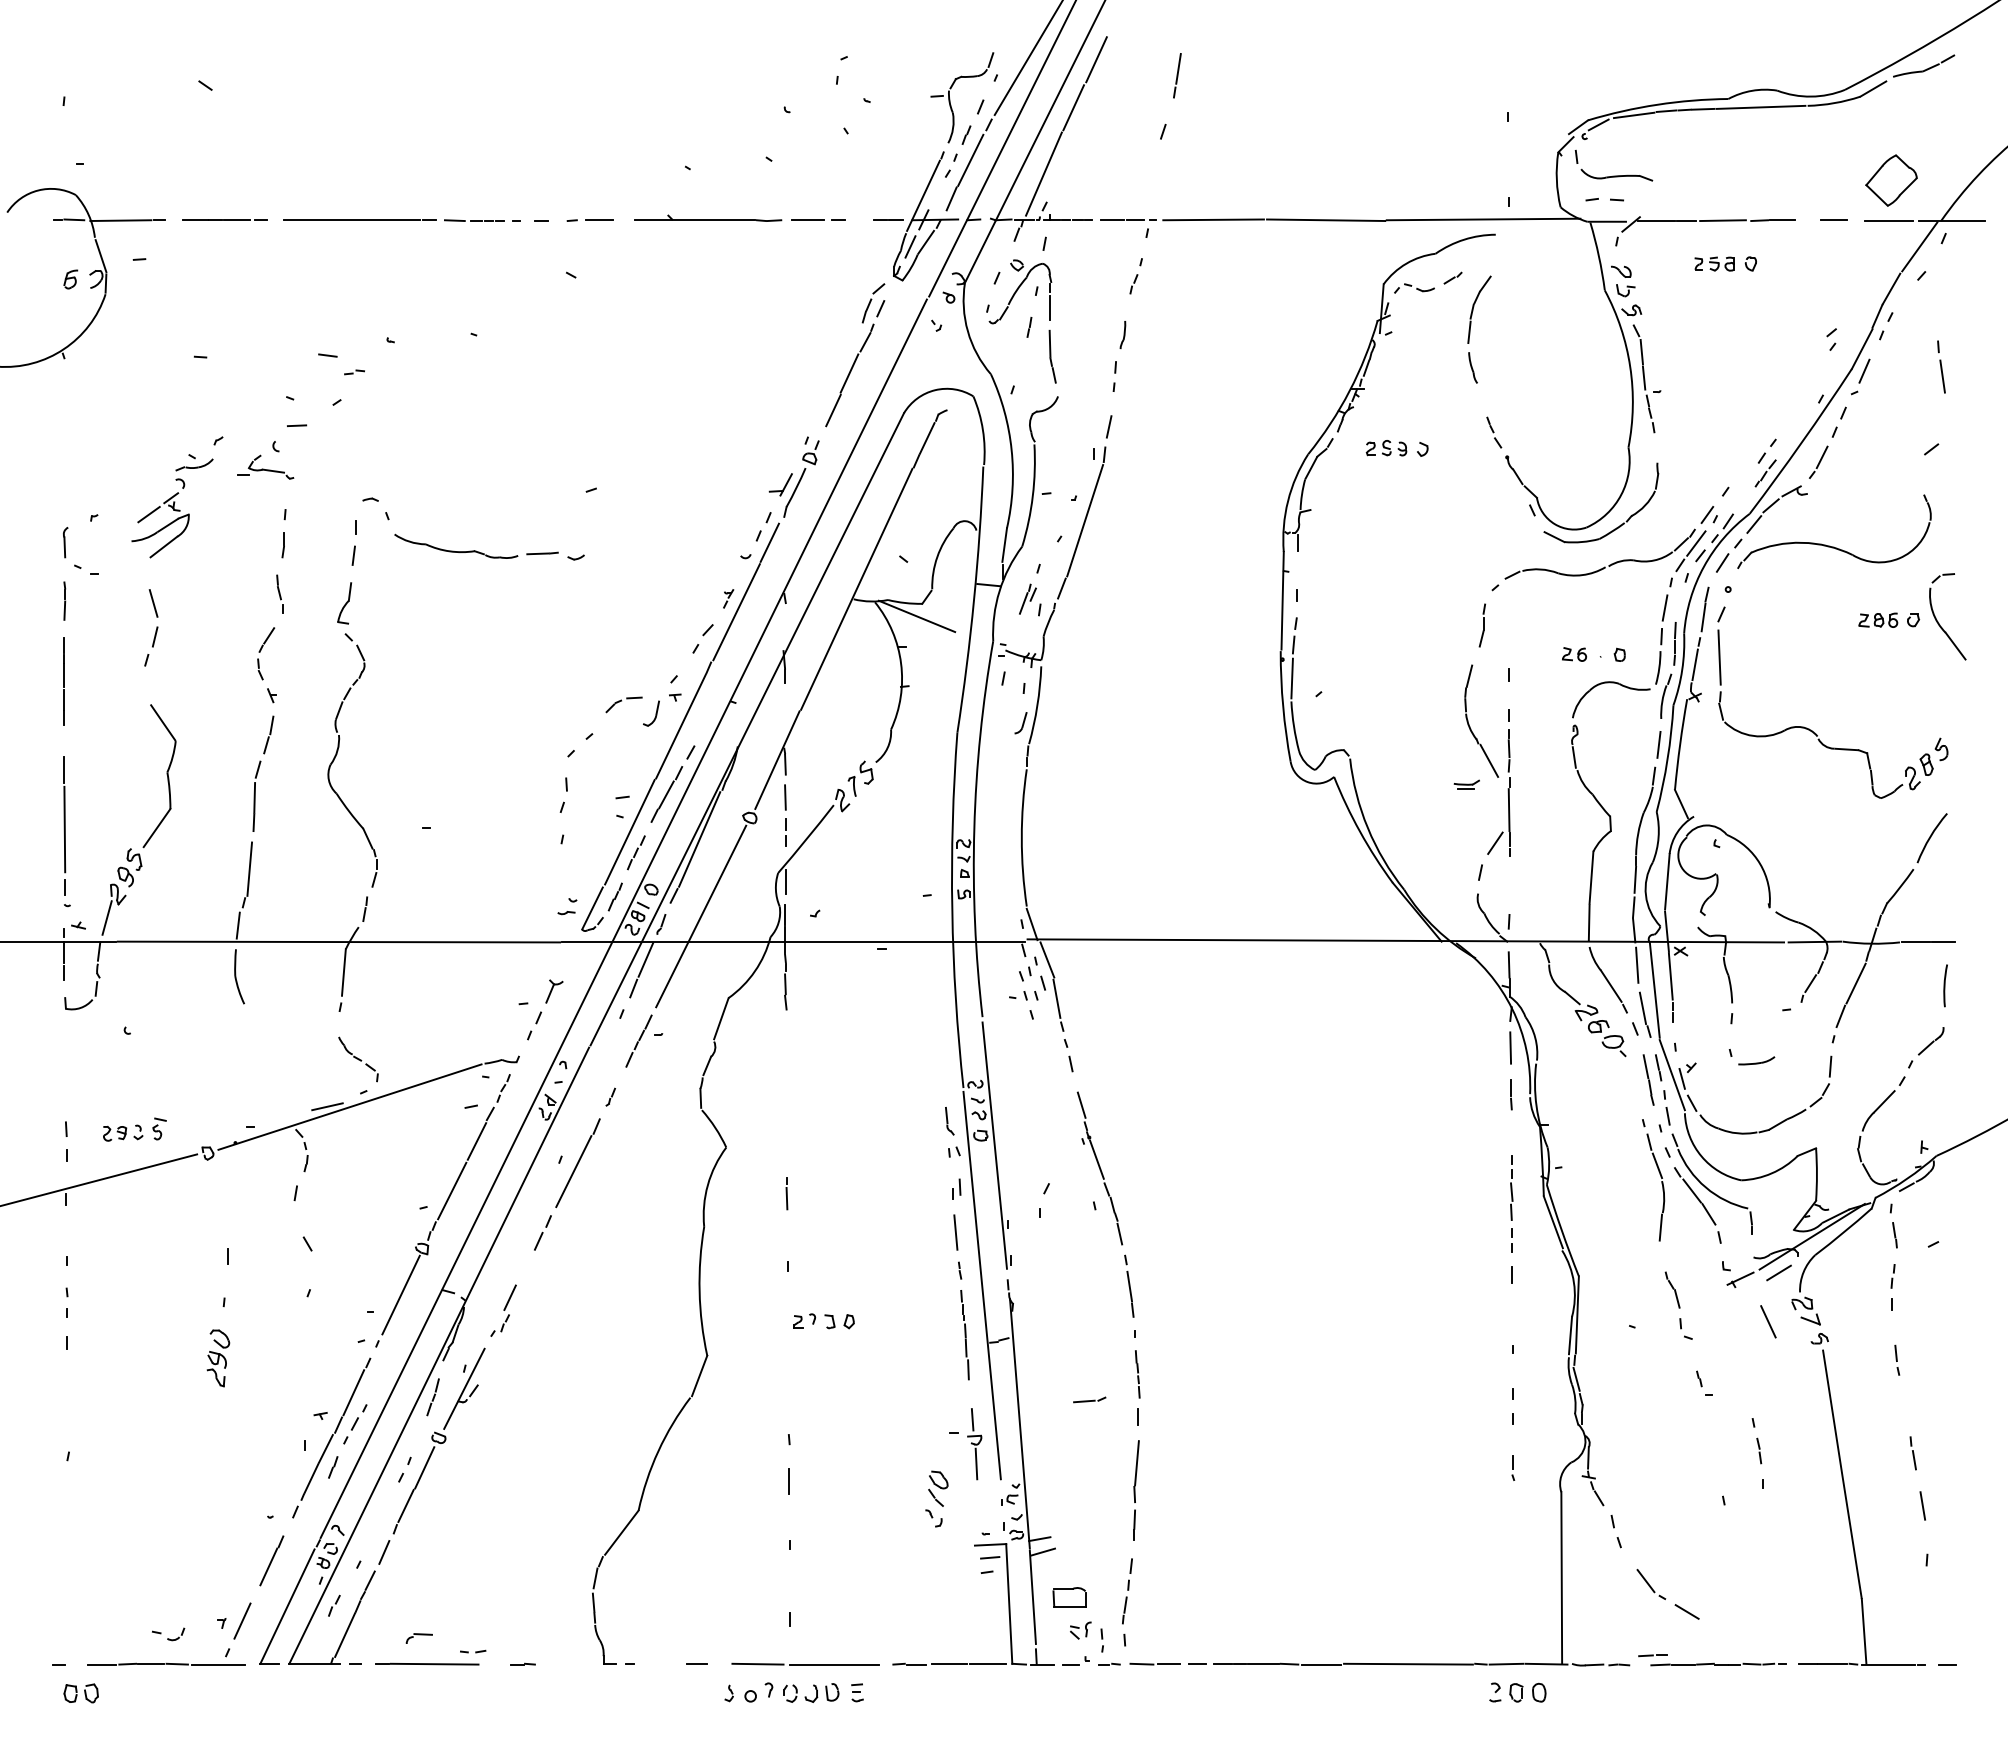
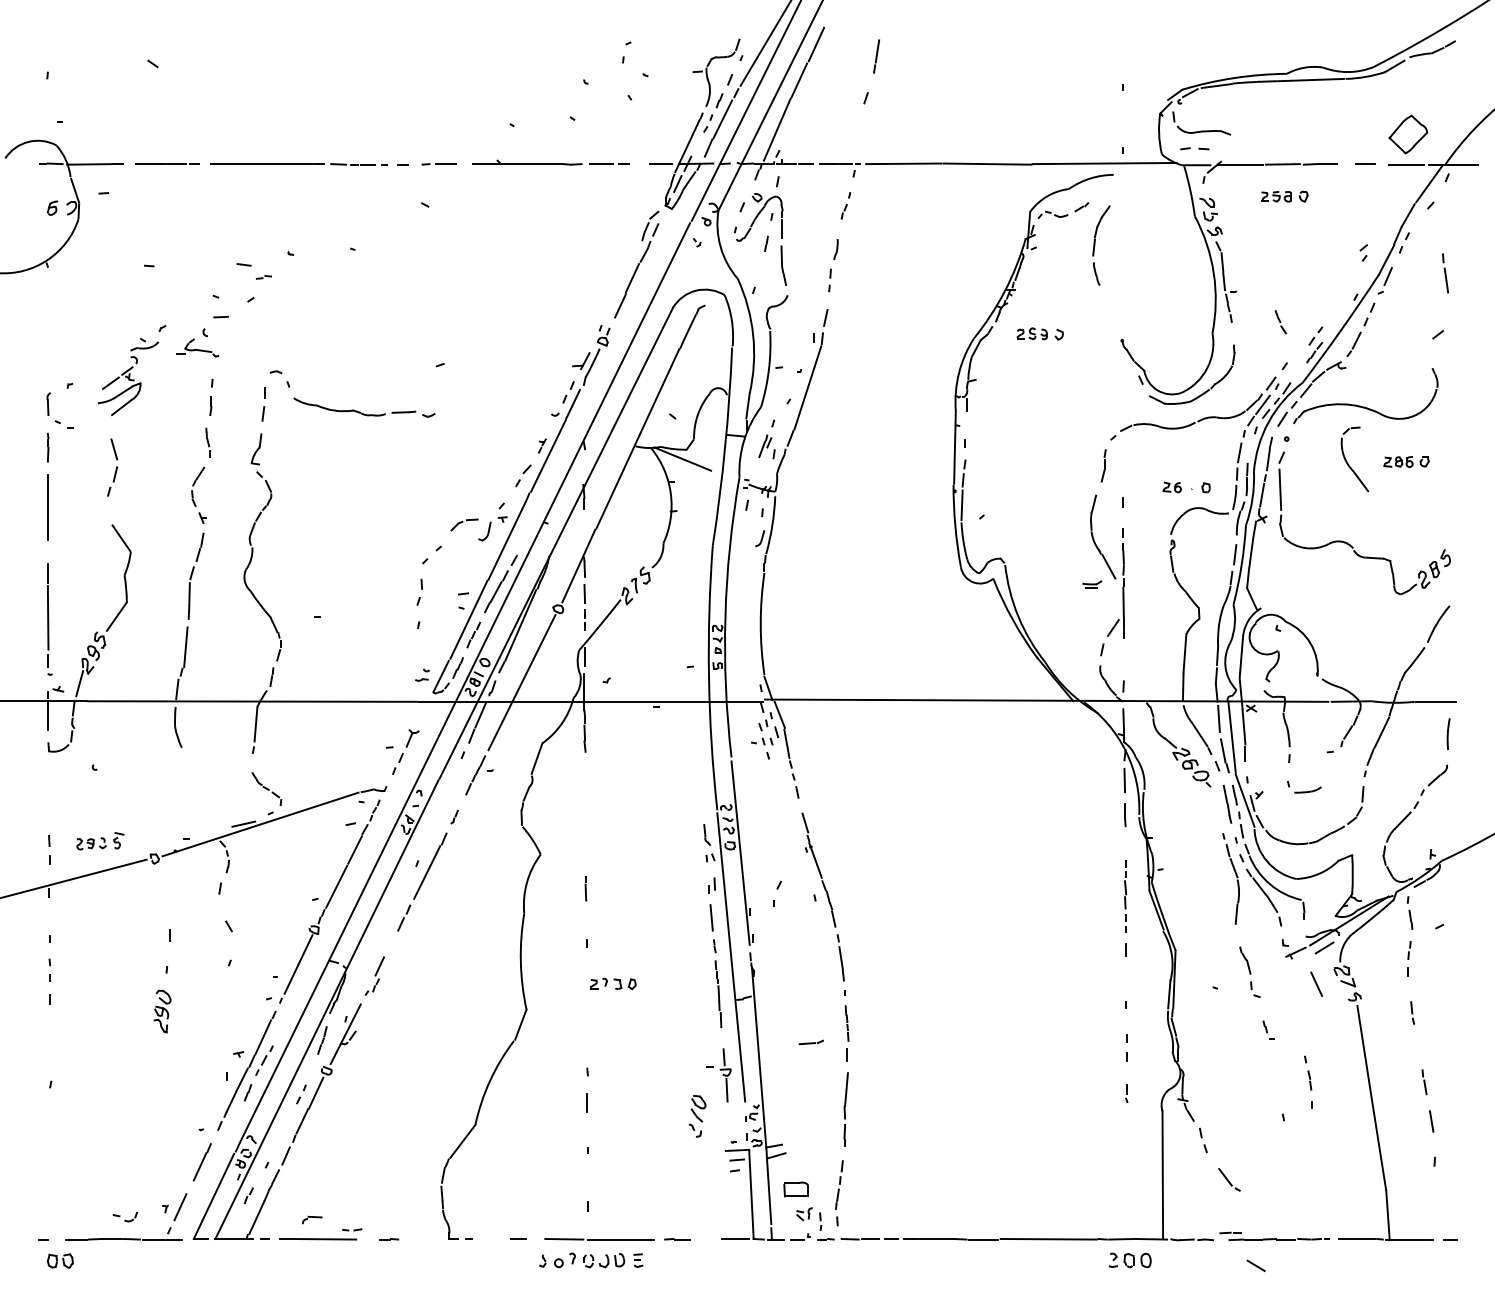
part: (1494, 432) -> (1281, 322), moved
part: (1938, 621) -> (1348, 462), moved
line: (1686, 1611) -> (1255, 1265), moved
line: (949, 1663) -> (706, 1238), removed

